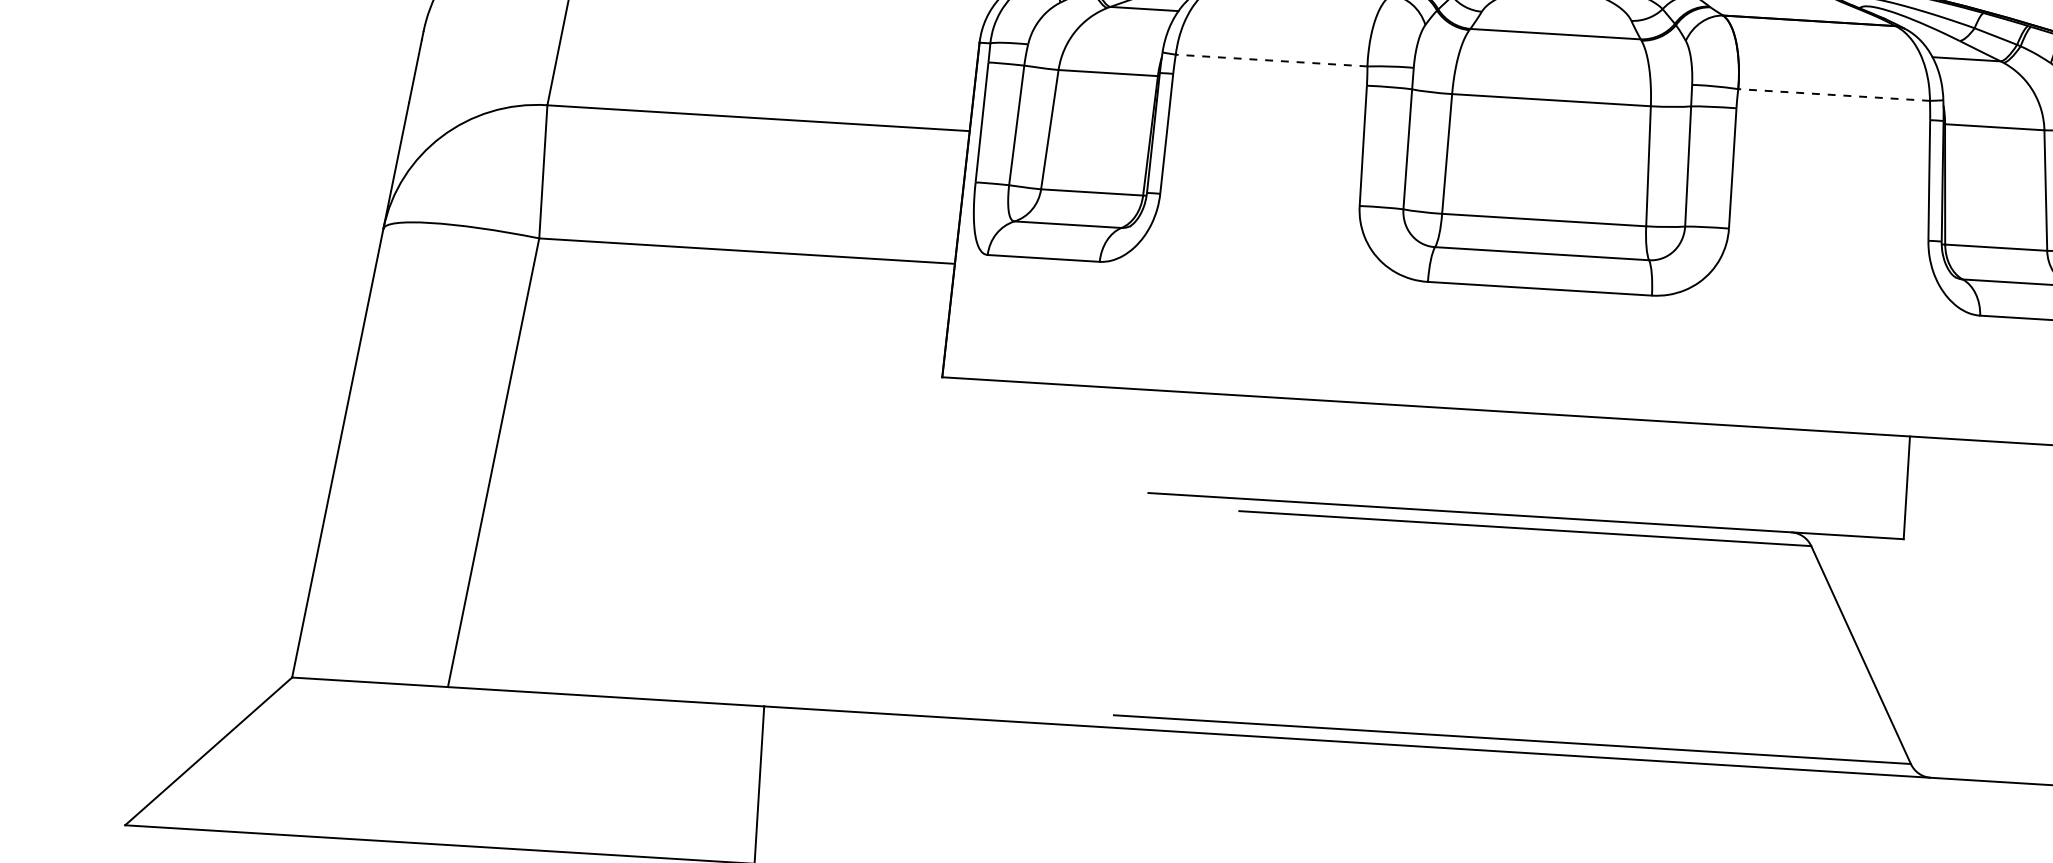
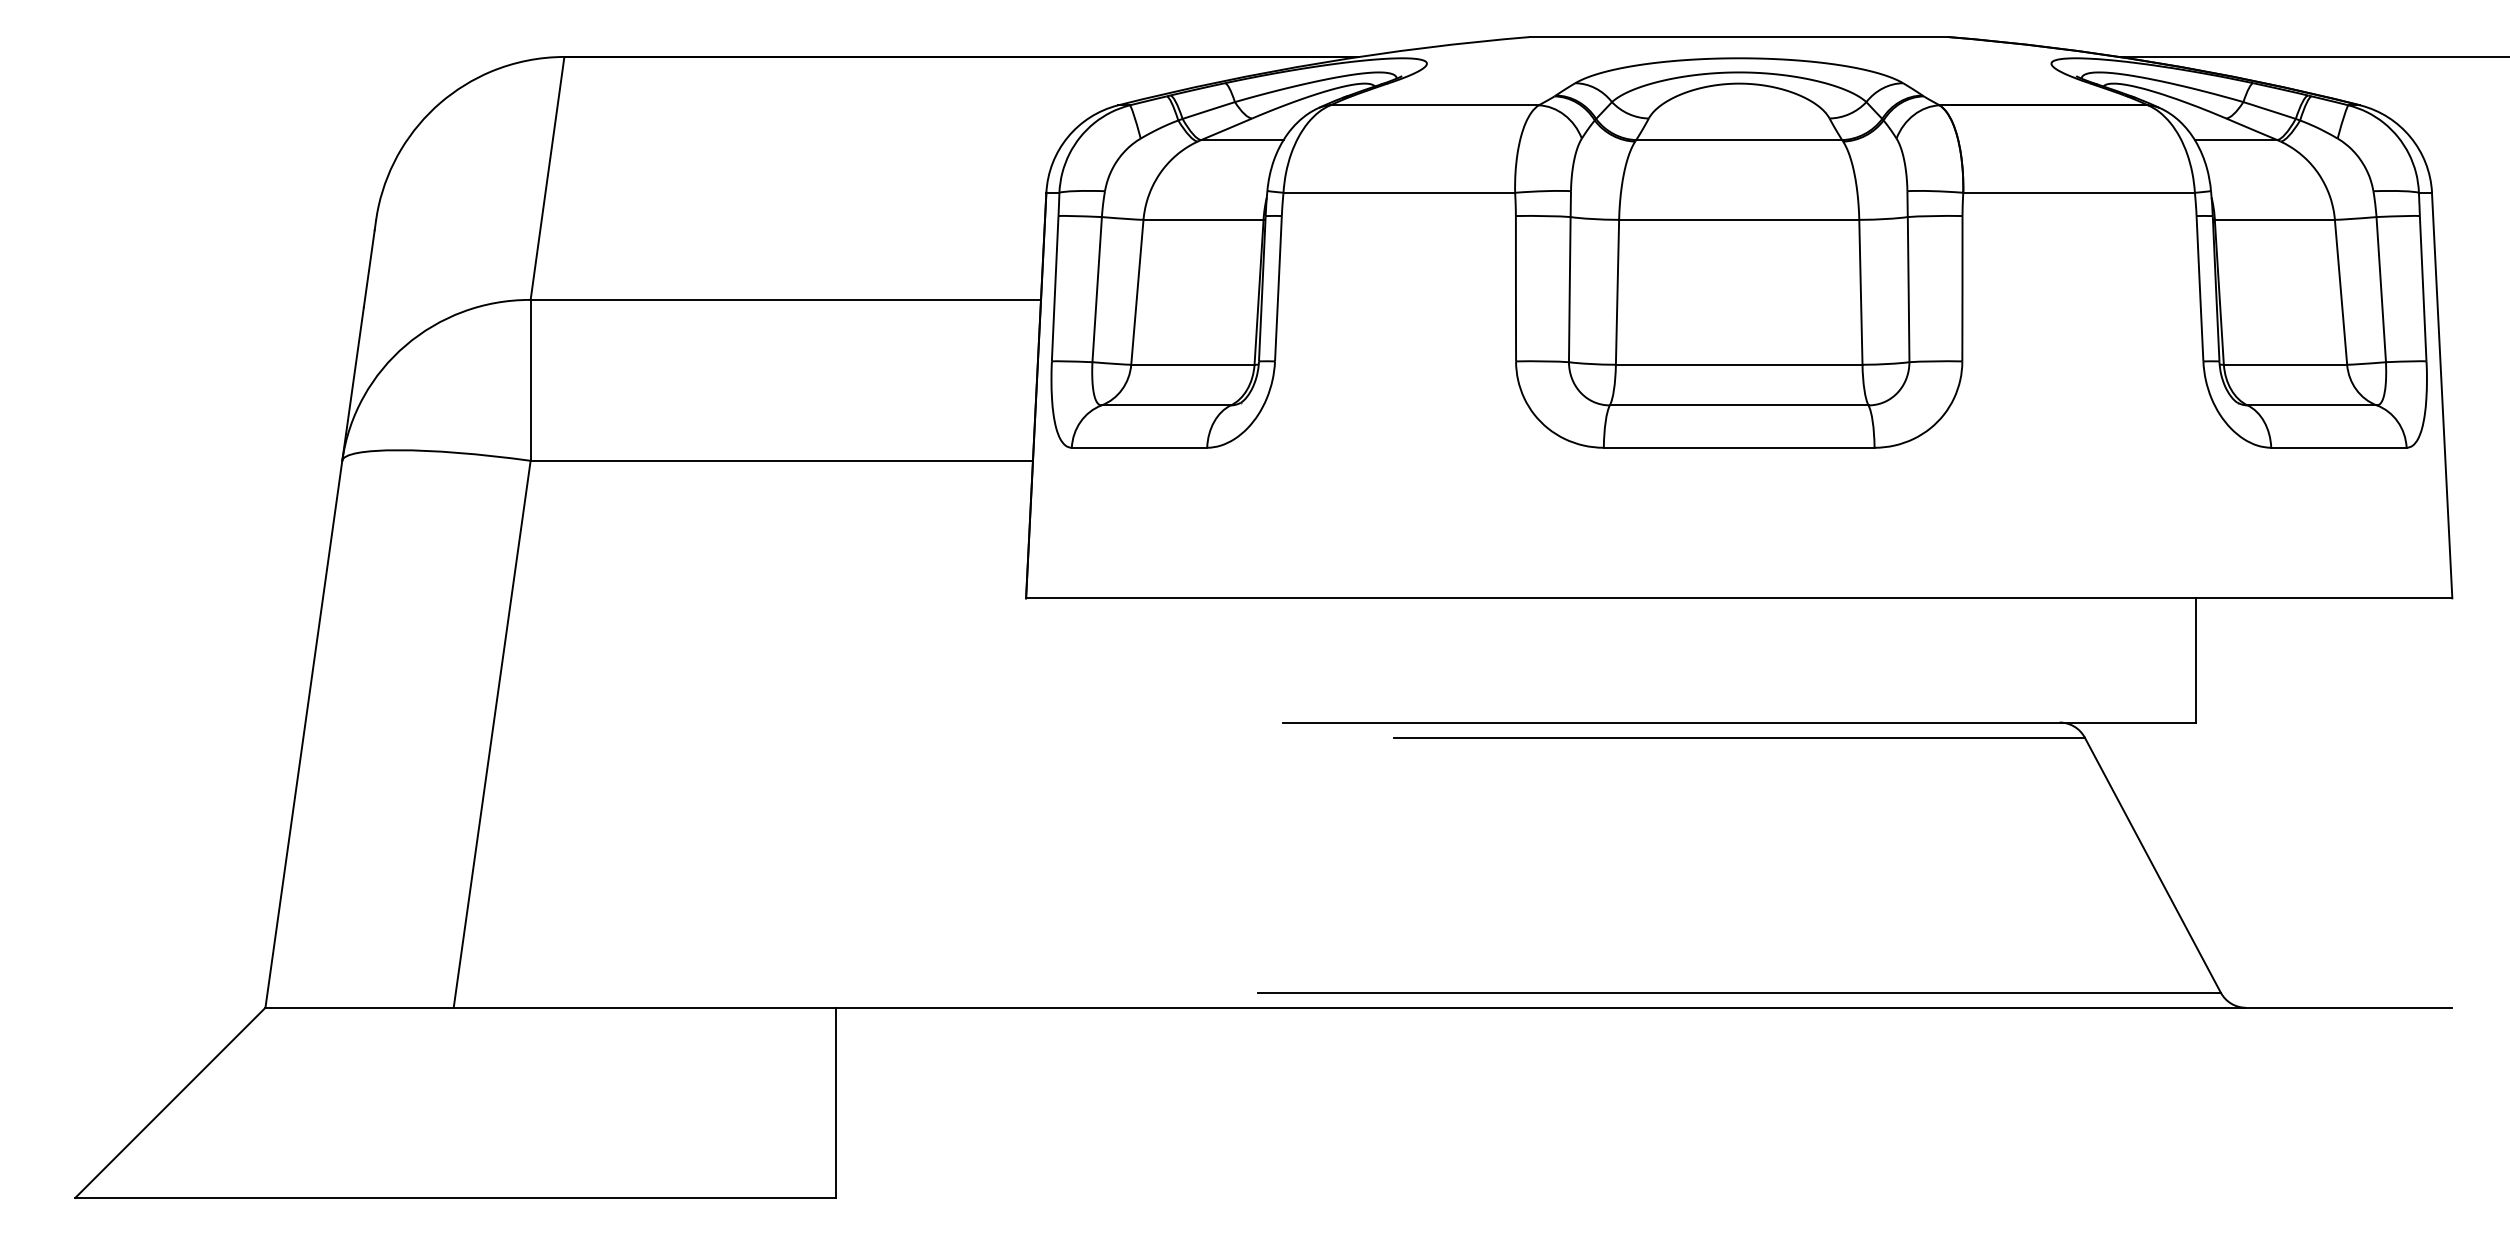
line: (1271, 60) -> (1399, 192), dashed -> solid
line: (1834, 94) -> (2079, 192), dashed -> solid

